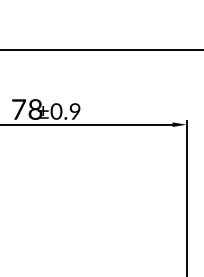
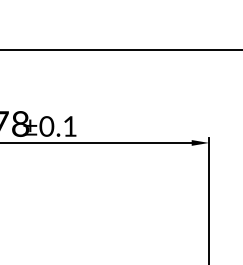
text: (74, 111) -> (69, 126), ±0.9 -> ±0.1

